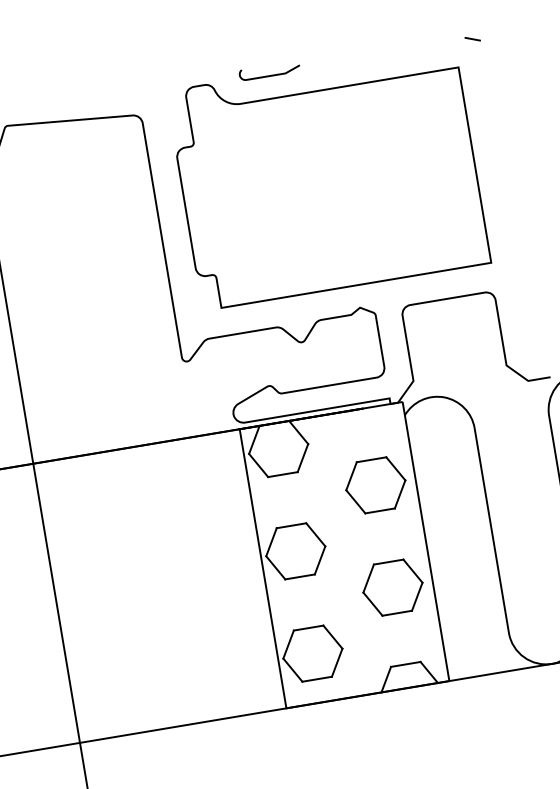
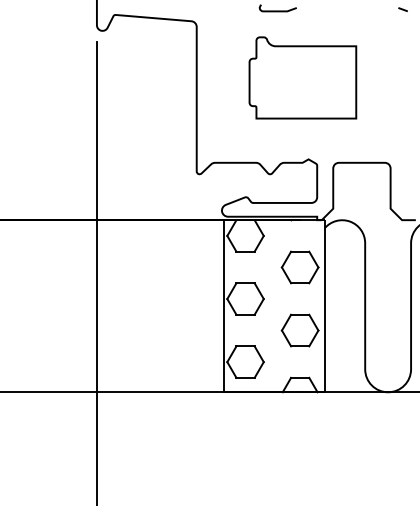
part: (328, 176) -> (302, 77), size x0.6

